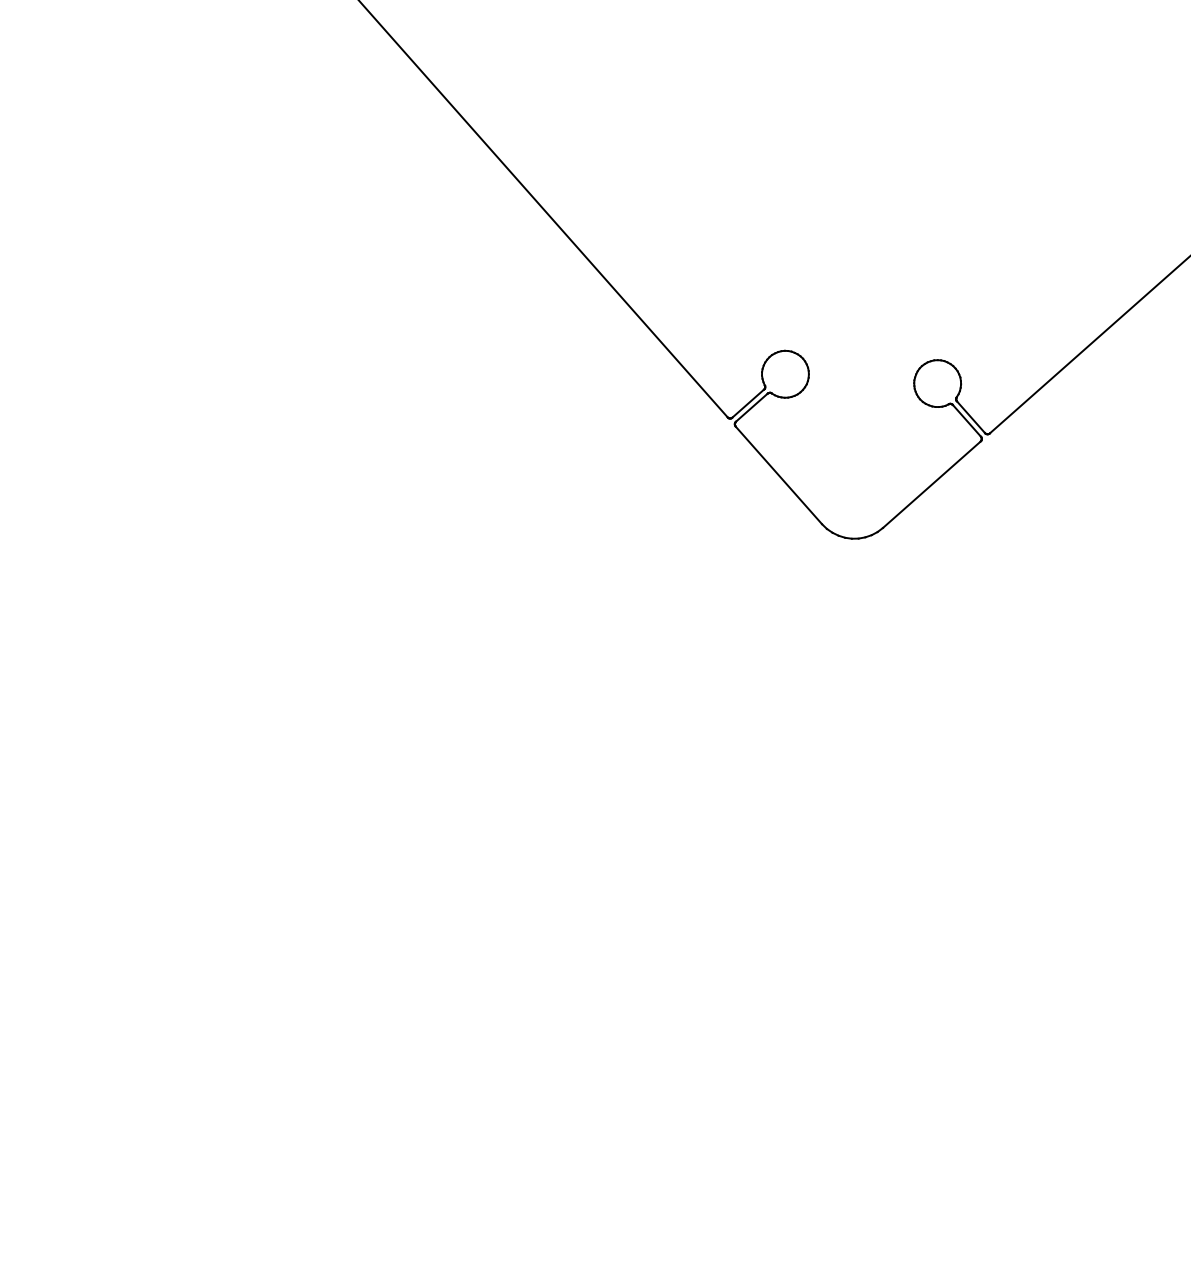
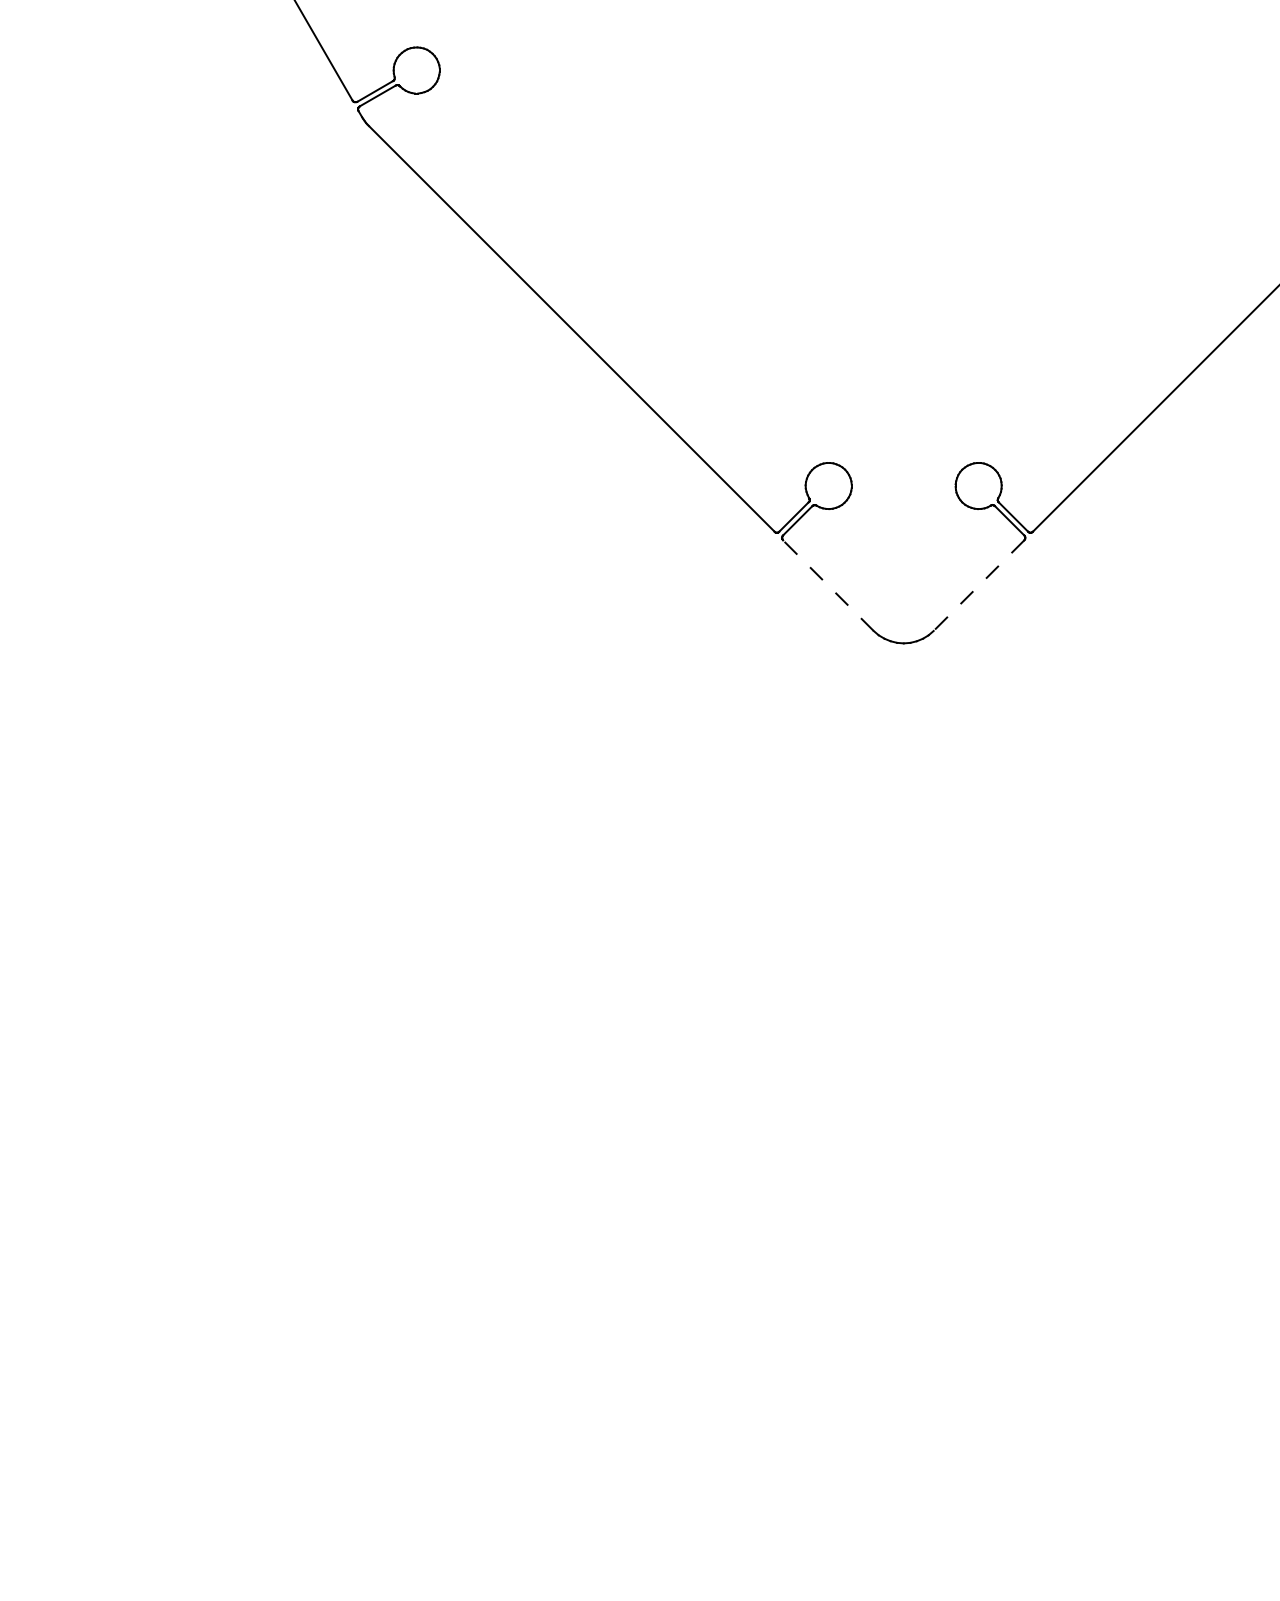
line: (779, 475) -> (828, 585), solid -> dashed
line: (931, 485) -> (978, 586), solid -> dashed

